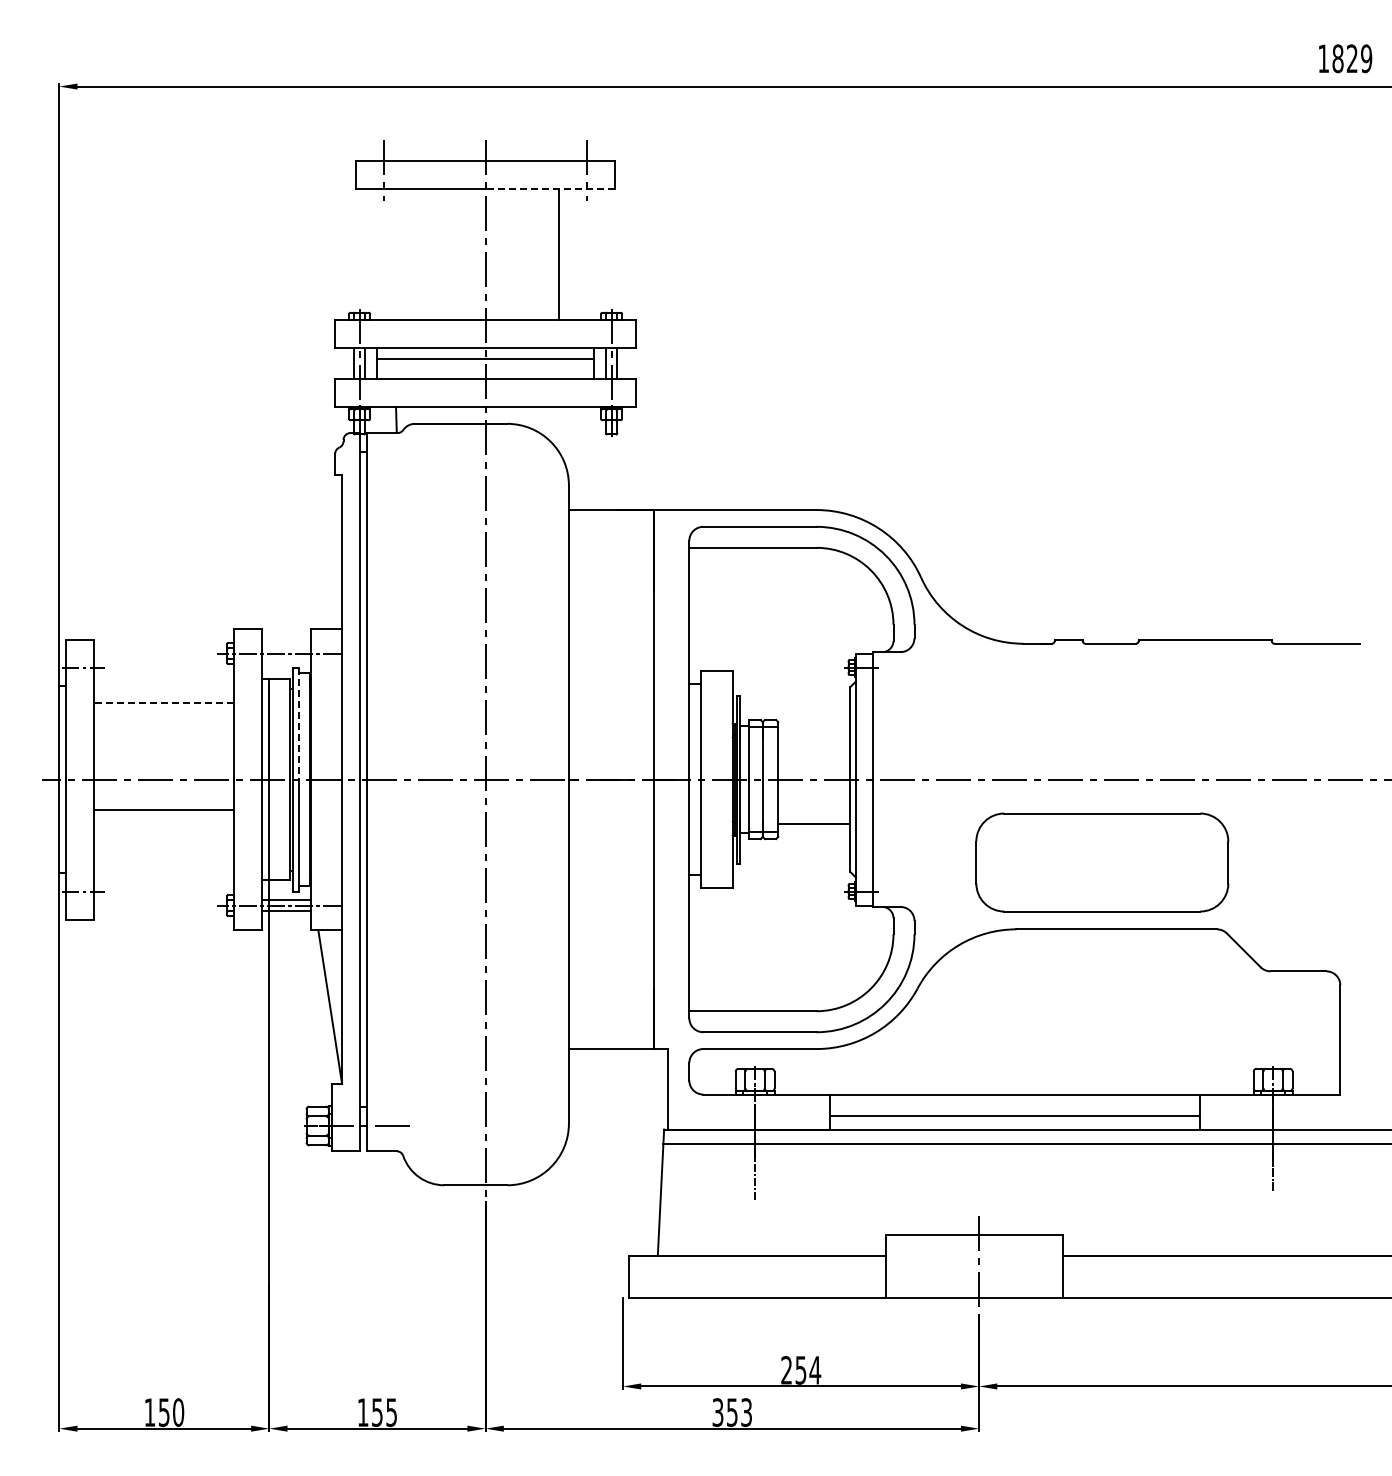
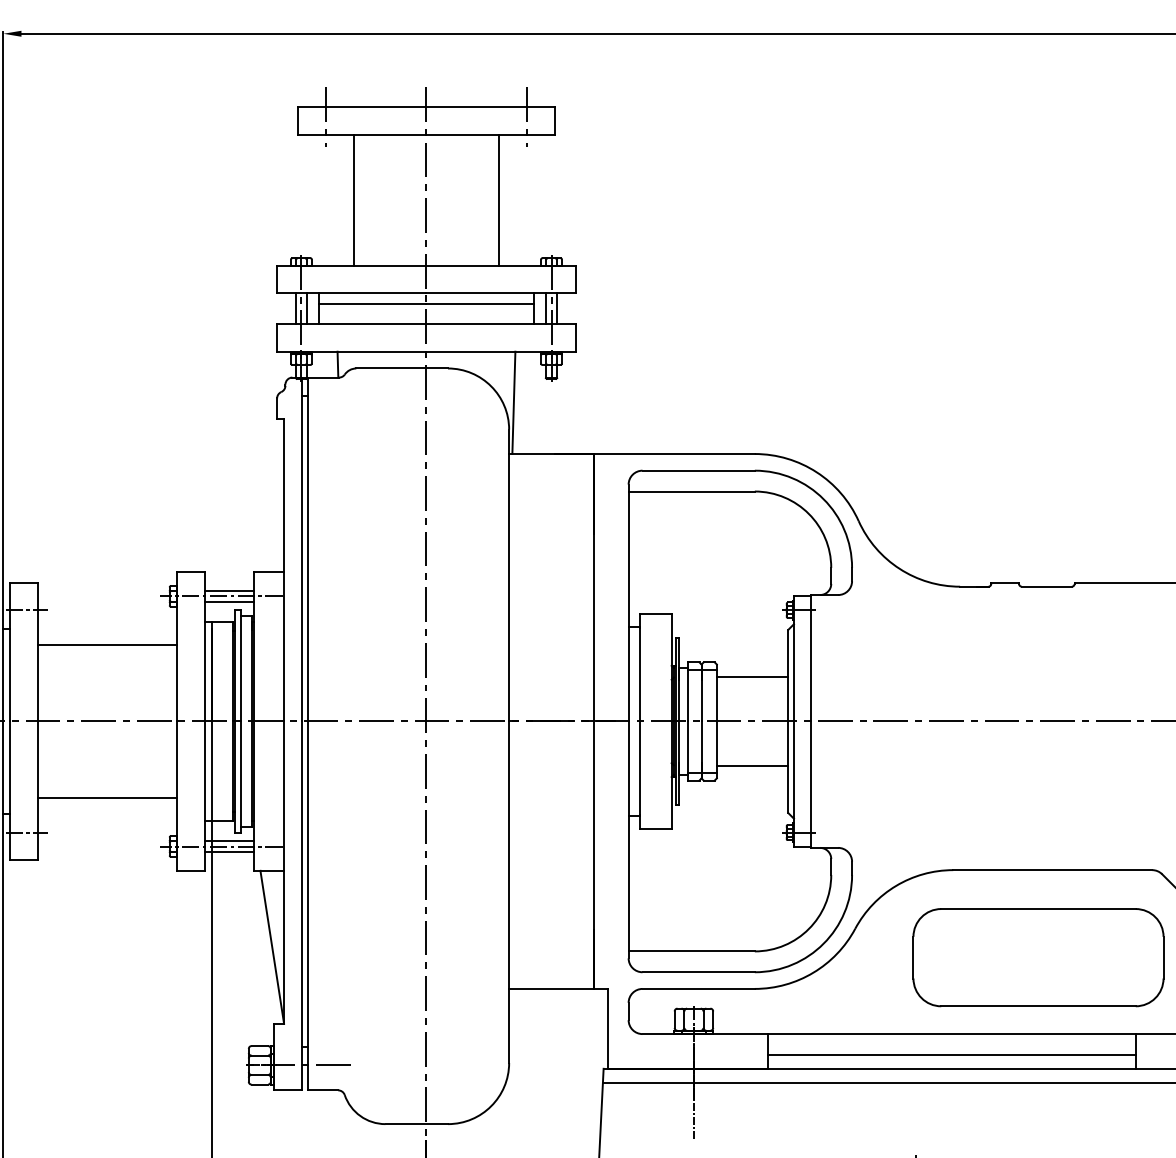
line: (550, 188) -> (490, 134), dashed -> solid
line: (412, 254) -> (353, 200), added
line: (573, 458) -> (513, 402), added
line: (286, 647) -> (228, 590), added
line: (286, 659) -> (228, 602), added
line: (163, 702) -> (106, 645), dashed -> solid
line: (298, 724) -> (240, 666), dashed -> solid
line: (814, 734) -> (752, 676), added
line: (164, 809) -> (107, 797), moved
part: (1102, 862) -> (1038, 957), moved

